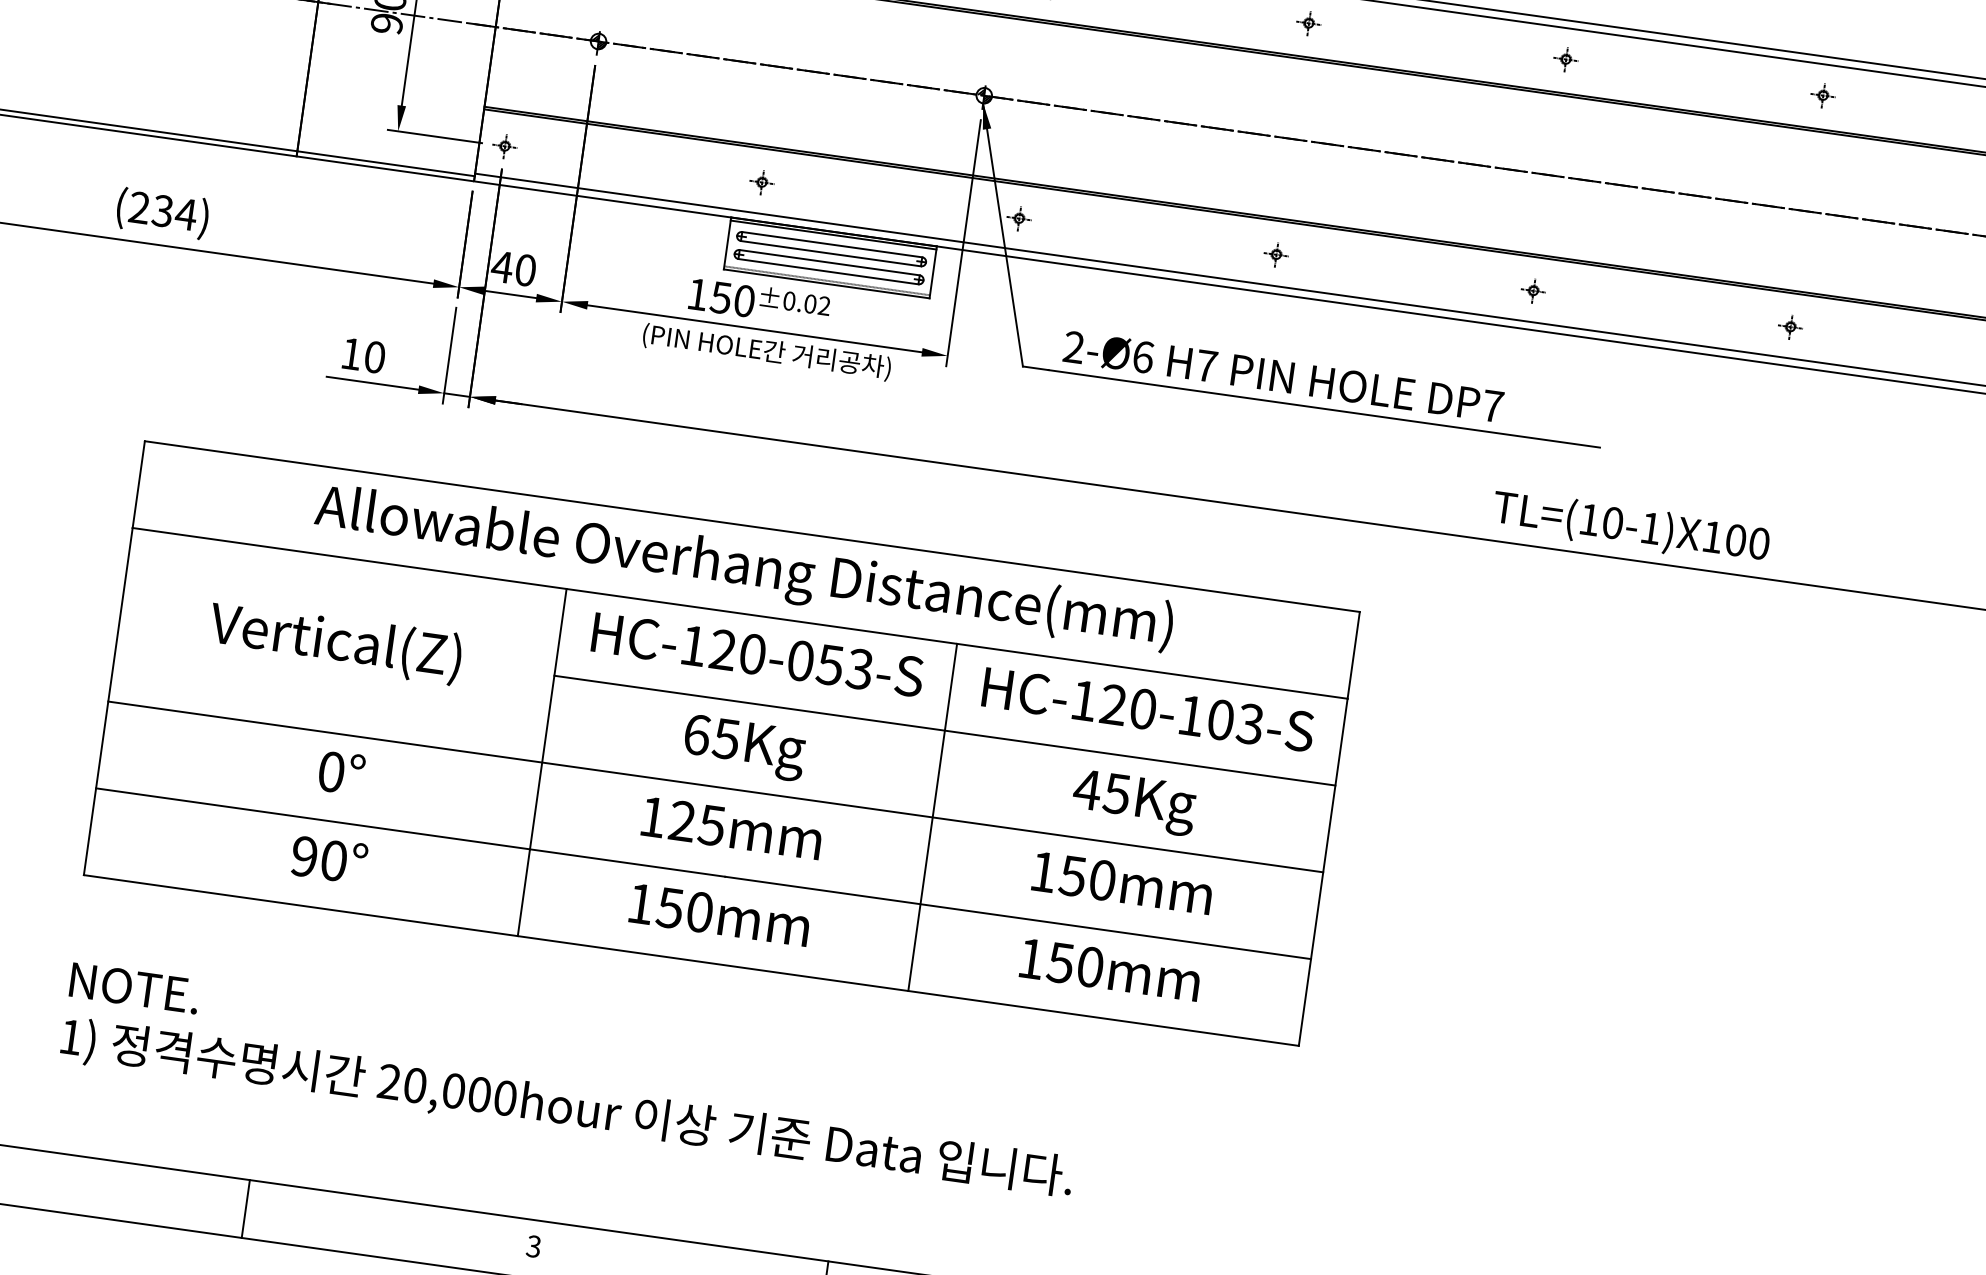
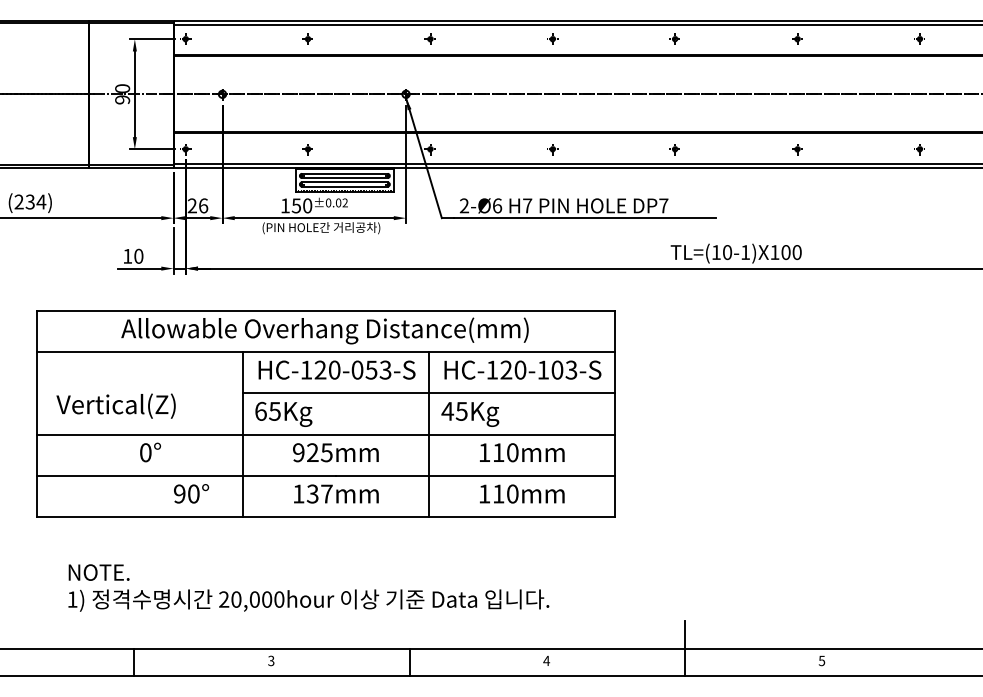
text: (513, 267) -> (197, 205), 40 -> 26
text: (334, 641) -> (115, 405), moved
text: (743, 745) -> (283, 413), moved
text: (1134, 802) -> (470, 414), moved
text: (652, 816) -> (298, 452), 125mm -> 925mm
text: (329, 859) -> (191, 493), moved
text: (1072, 875) -> (498, 452), 150mm -> 110mm
text: (684, 908) -> (319, 493), 150mm -> 137mm
text: (1060, 961) -> (498, 493), 150mm -> 110mm
text: (570, 1081) -> (308, 587), moved

